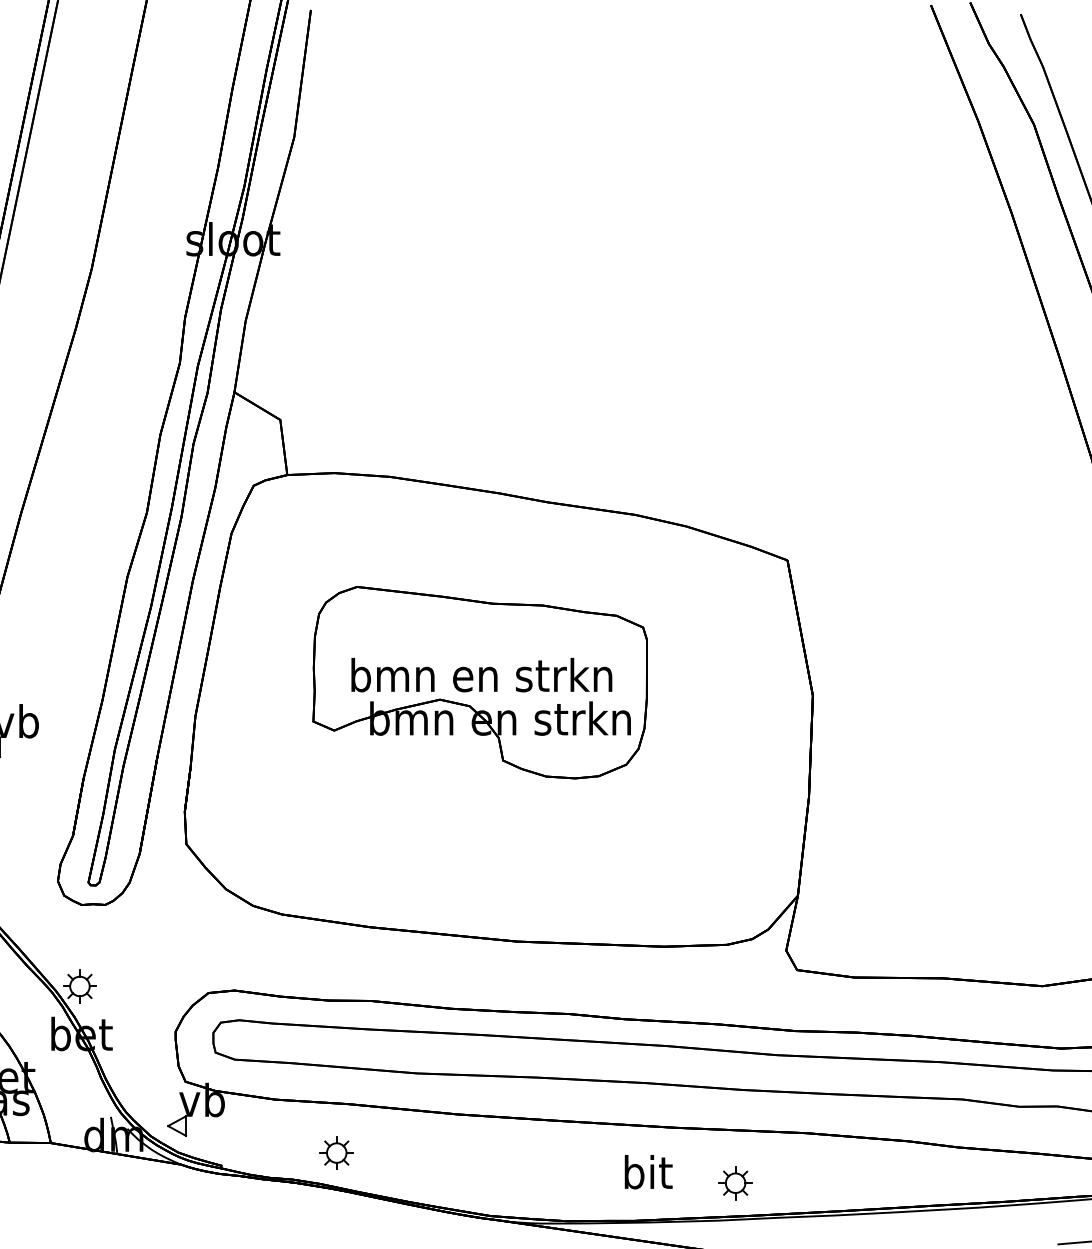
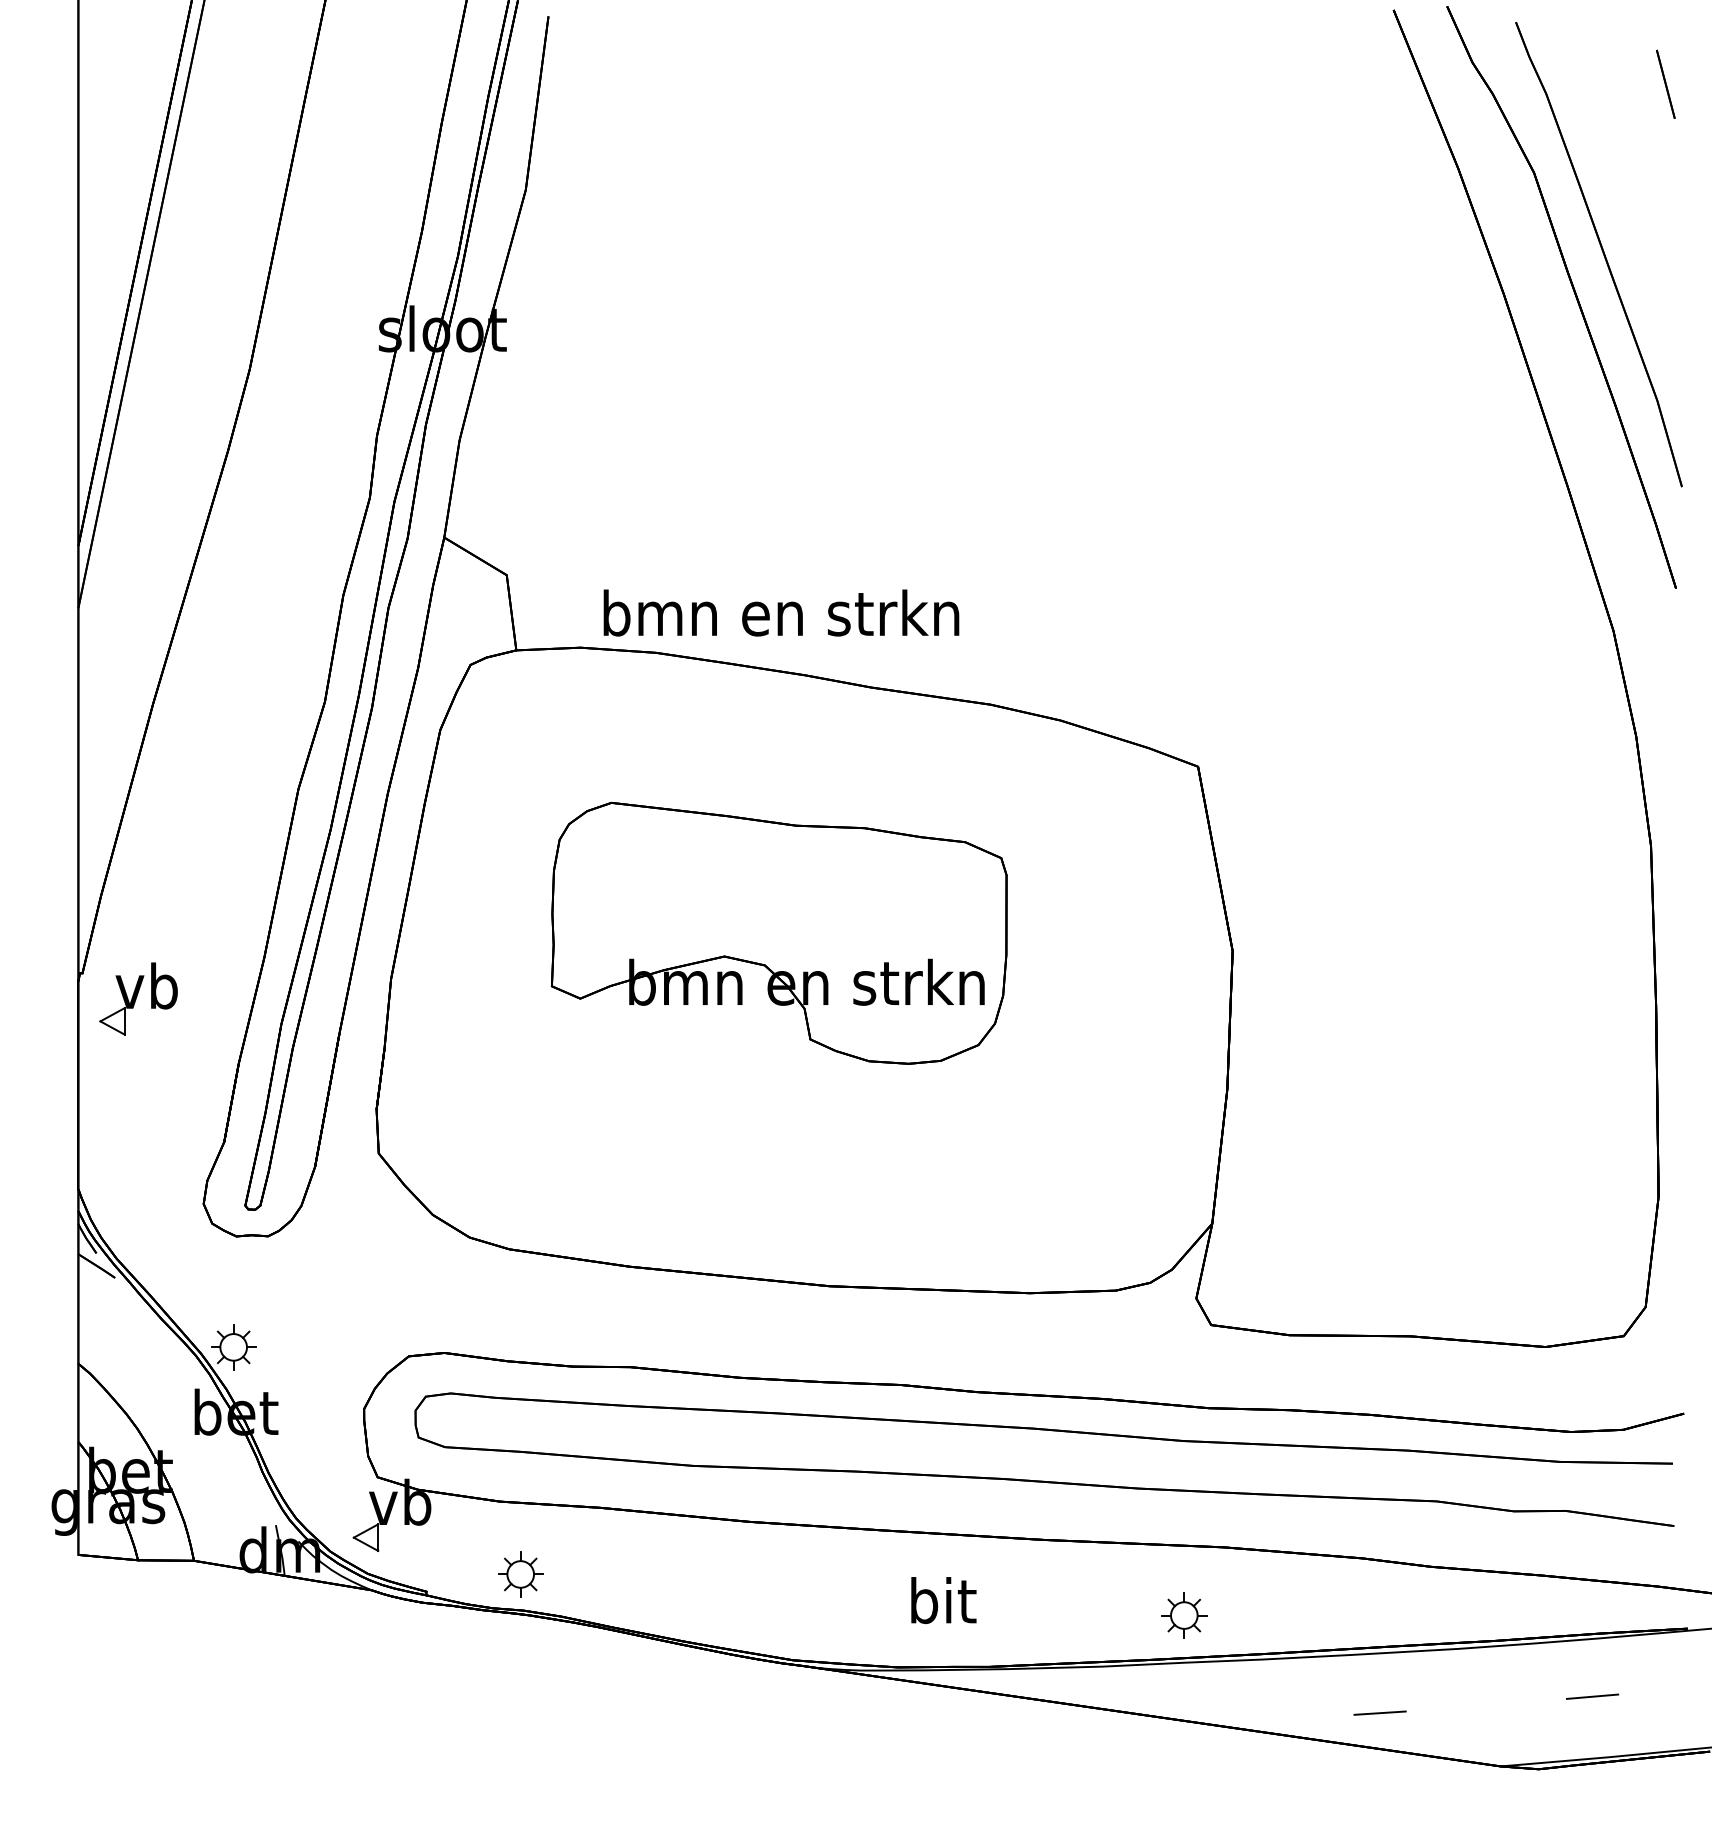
text: (481, 674) -> (781, 612), moved
part: (336, 1153) -> (520, 1574), moved
text: (648, 1172) -> (943, 1600), moved
part: (735, 1183) -> (1184, 1615), moved

